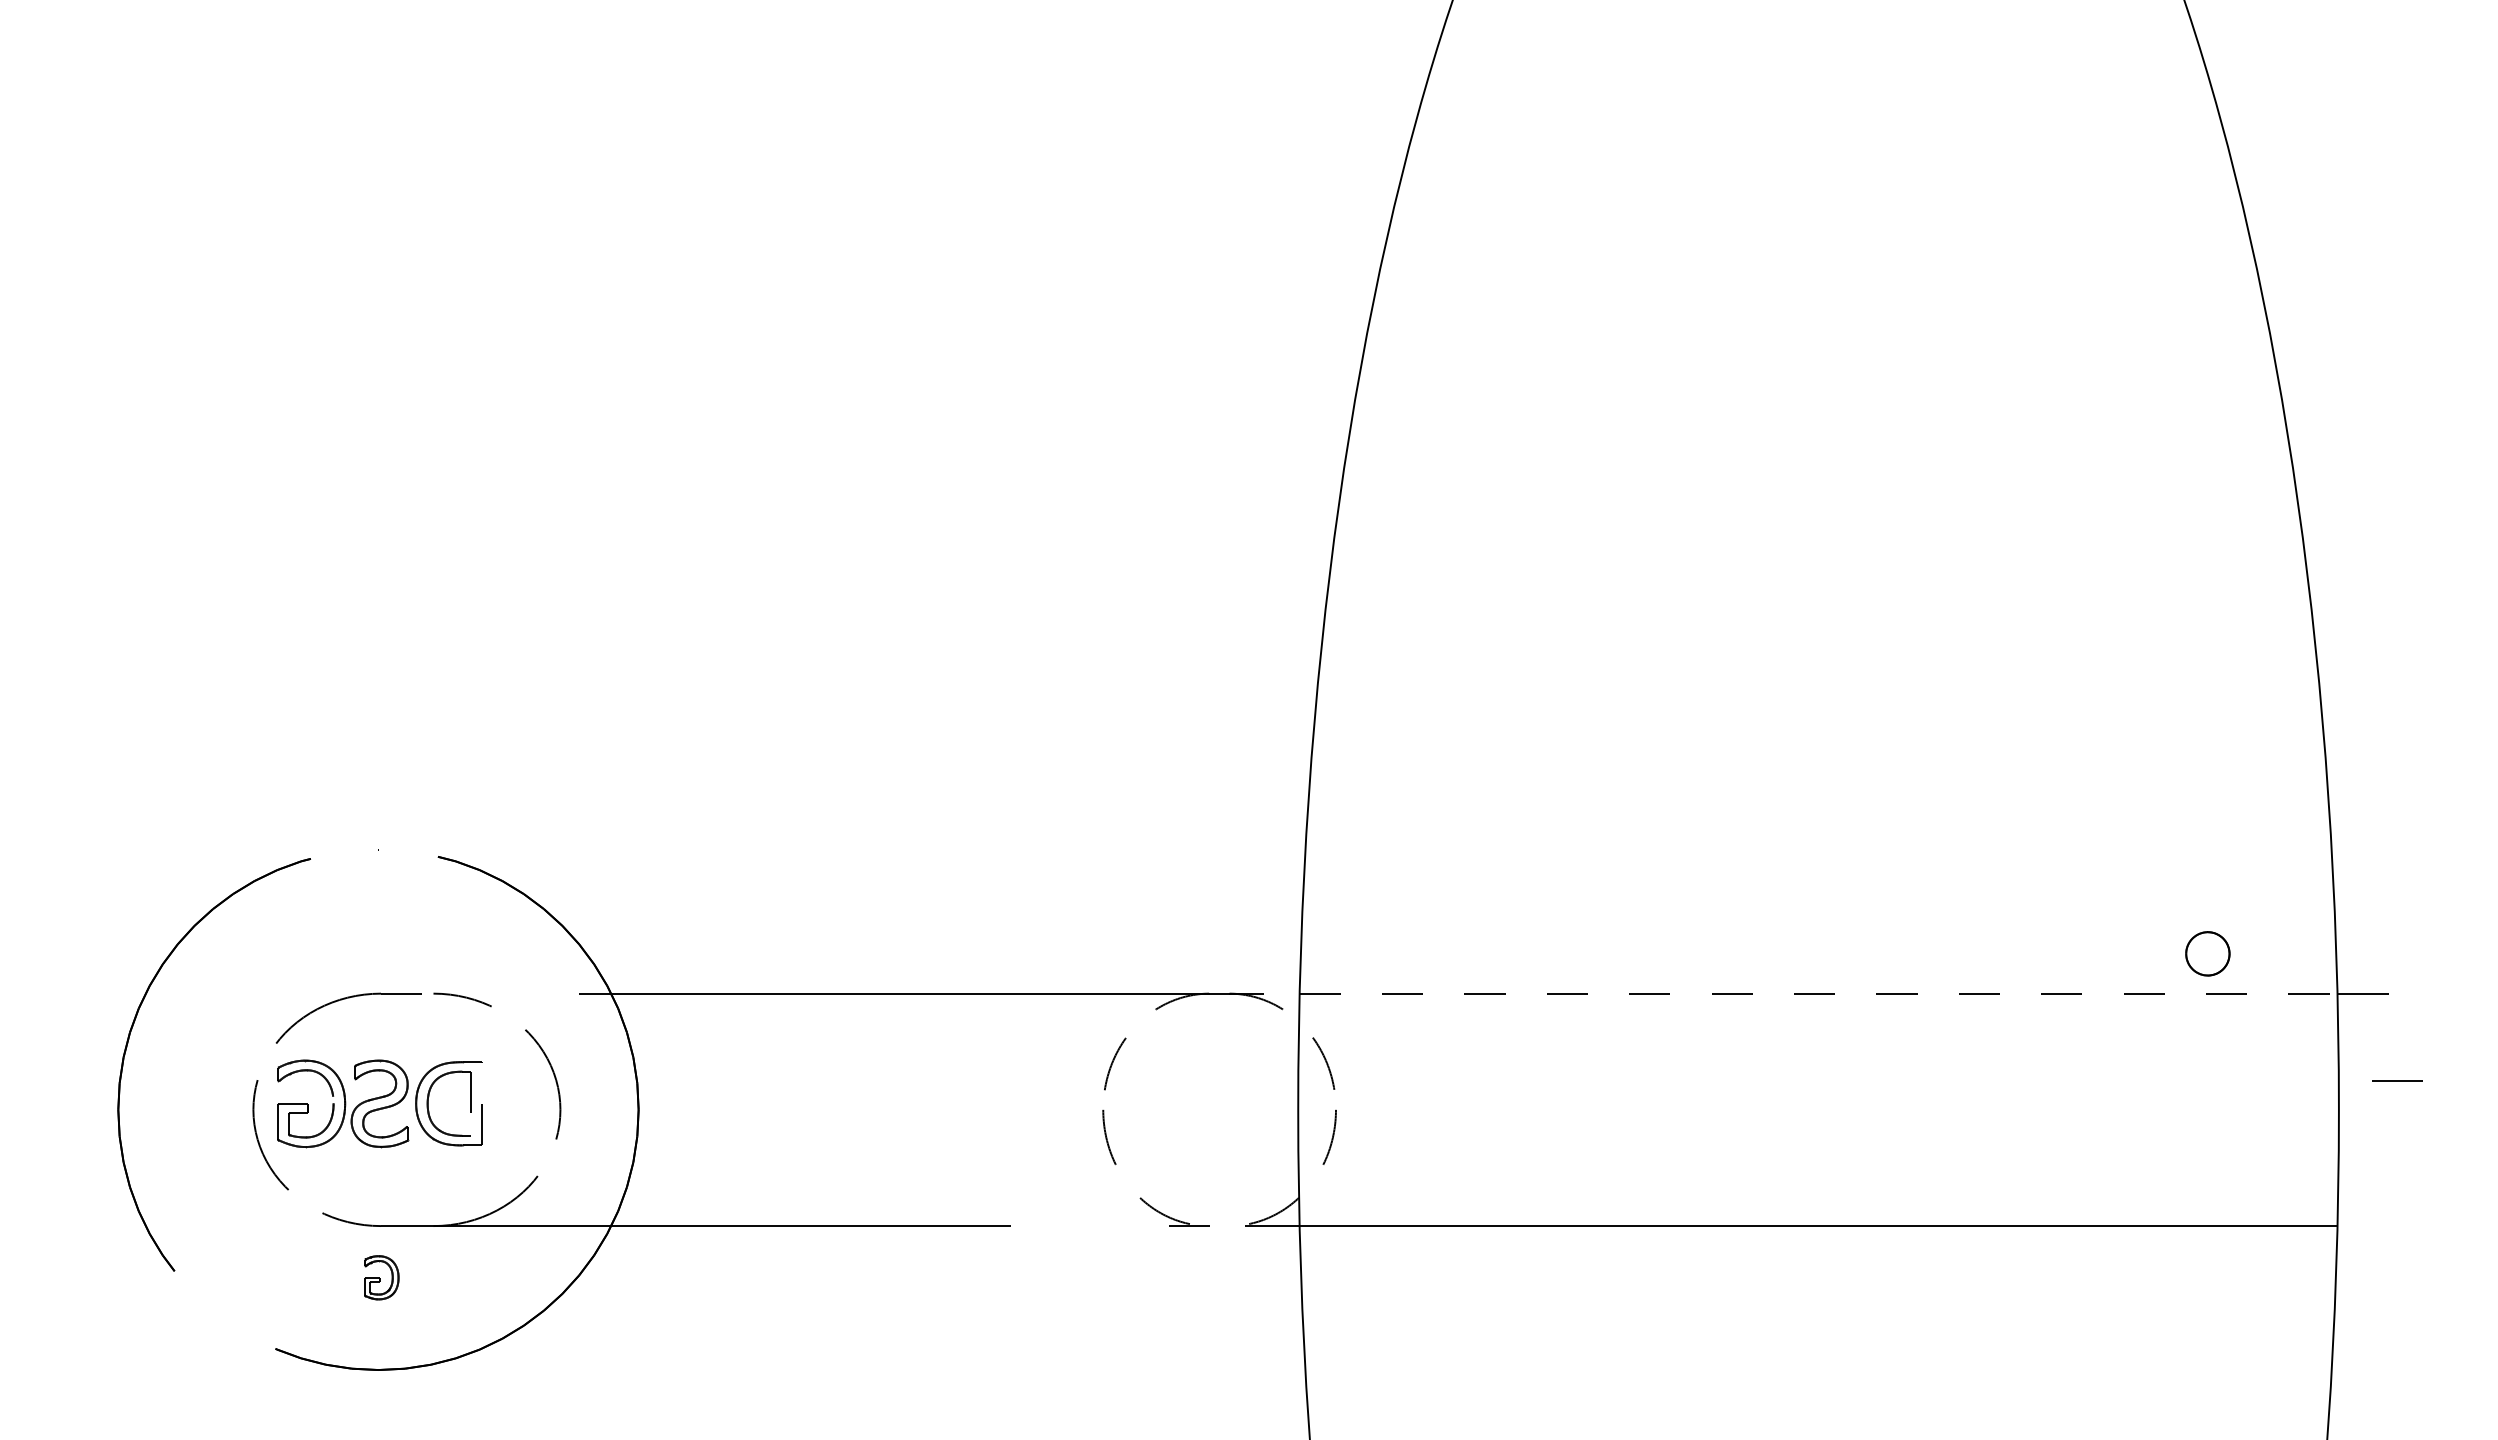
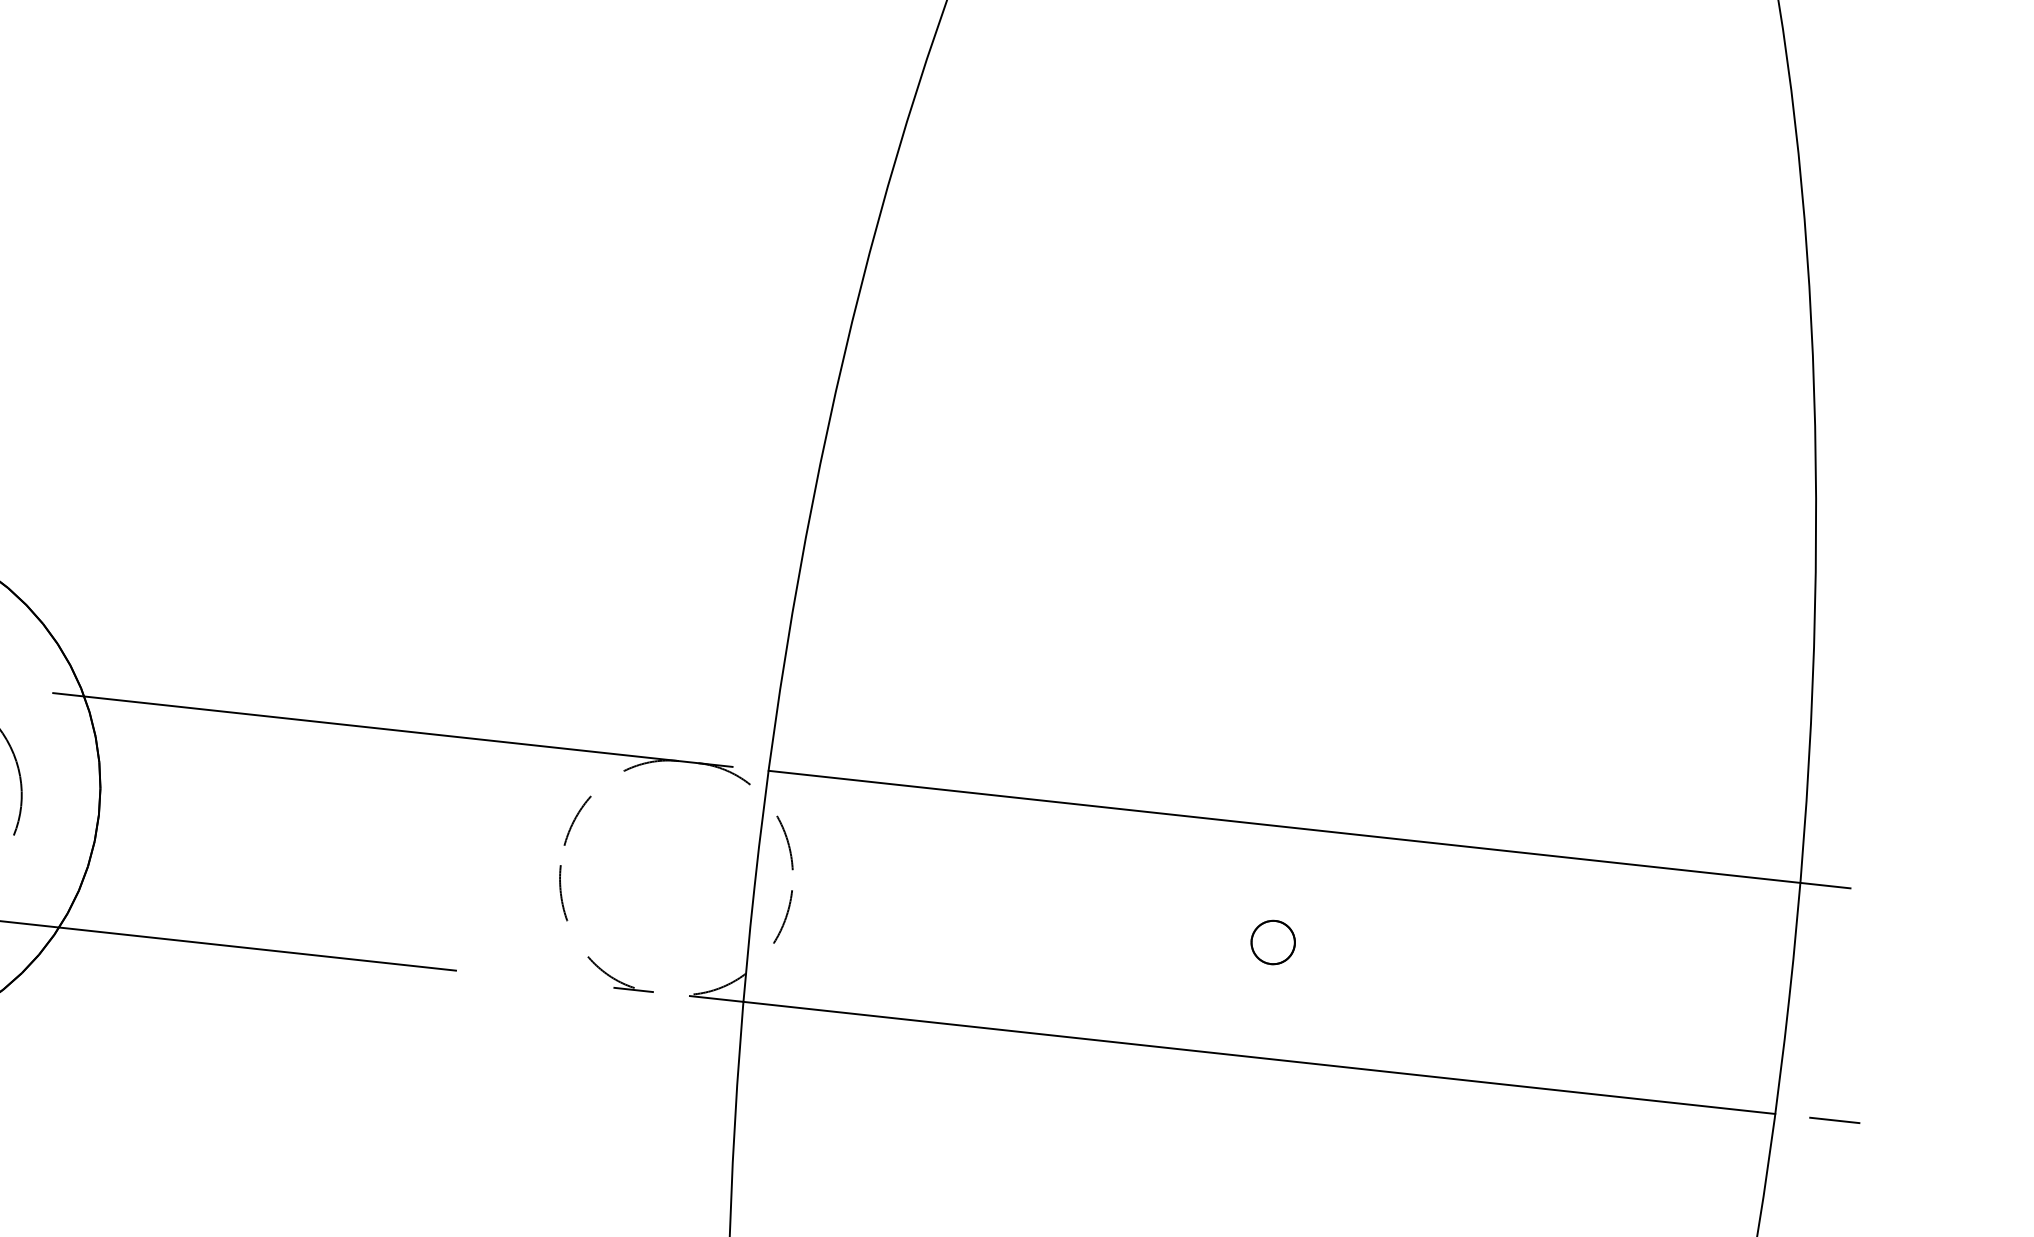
part: (2207, 953) -> (1272, 942), moved
line: (1818, 993) -> (1284, 826), dashed -> solid
line: (2397, 1080) -> (1834, 1119), moved

